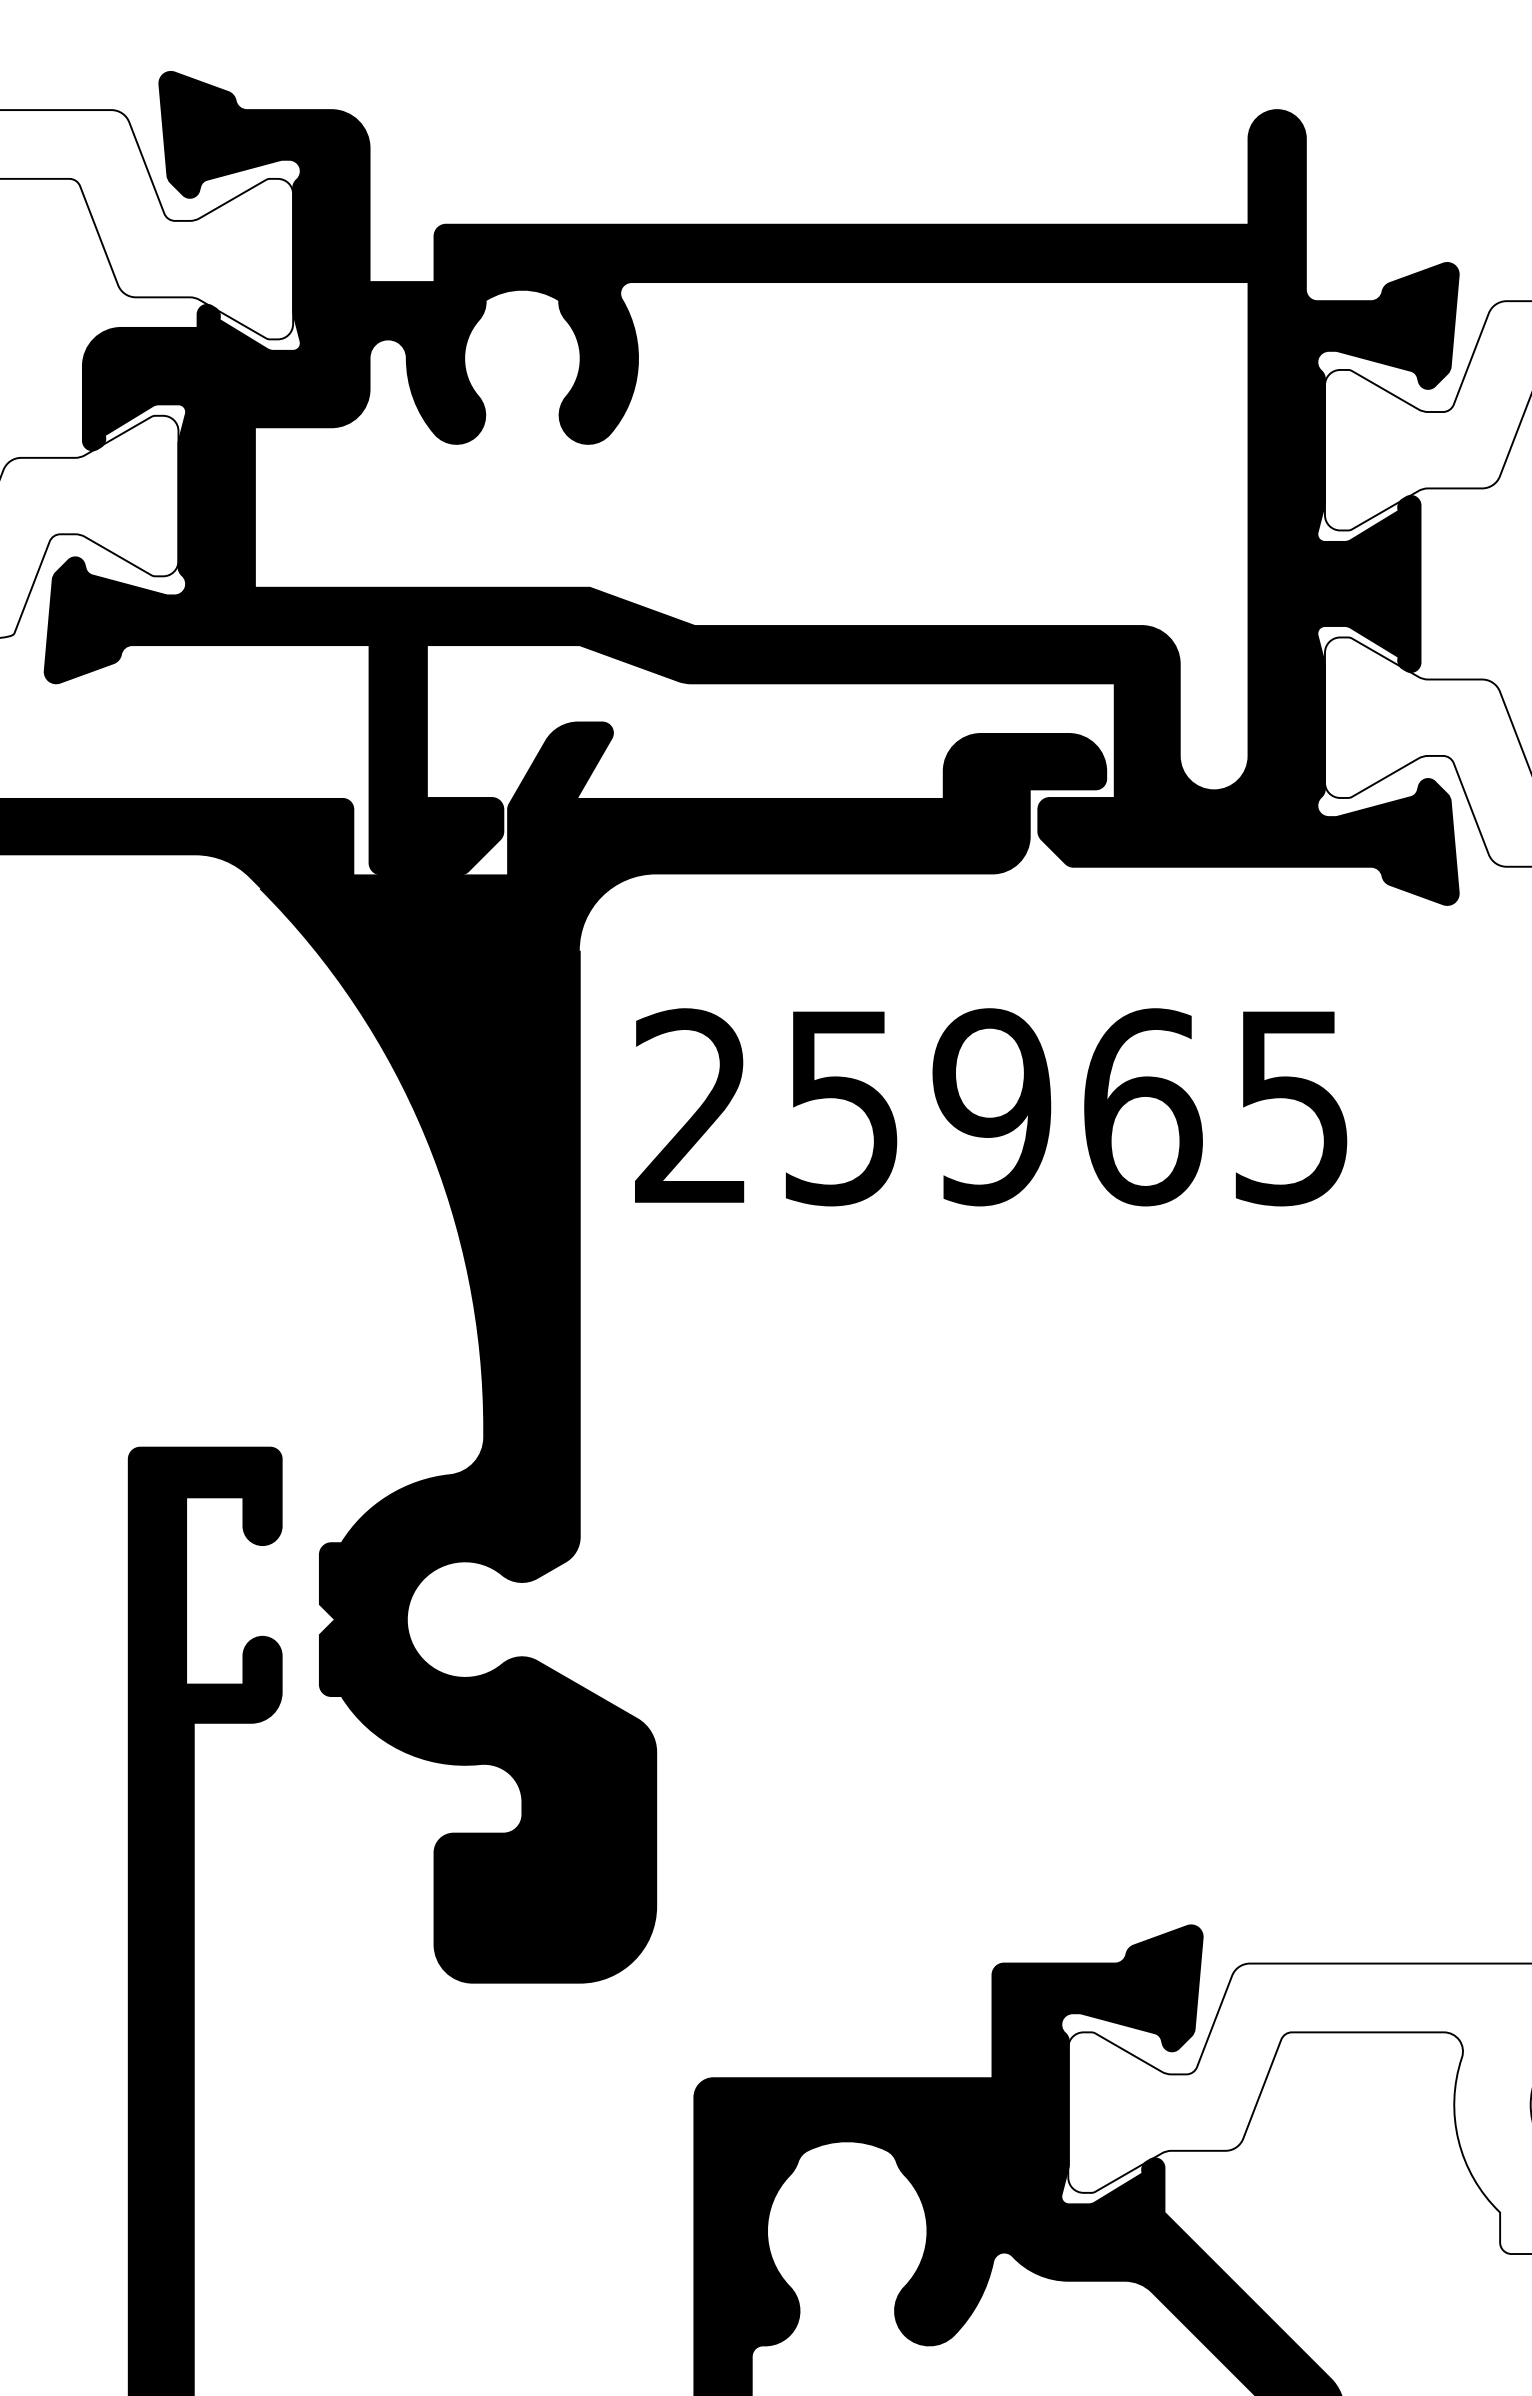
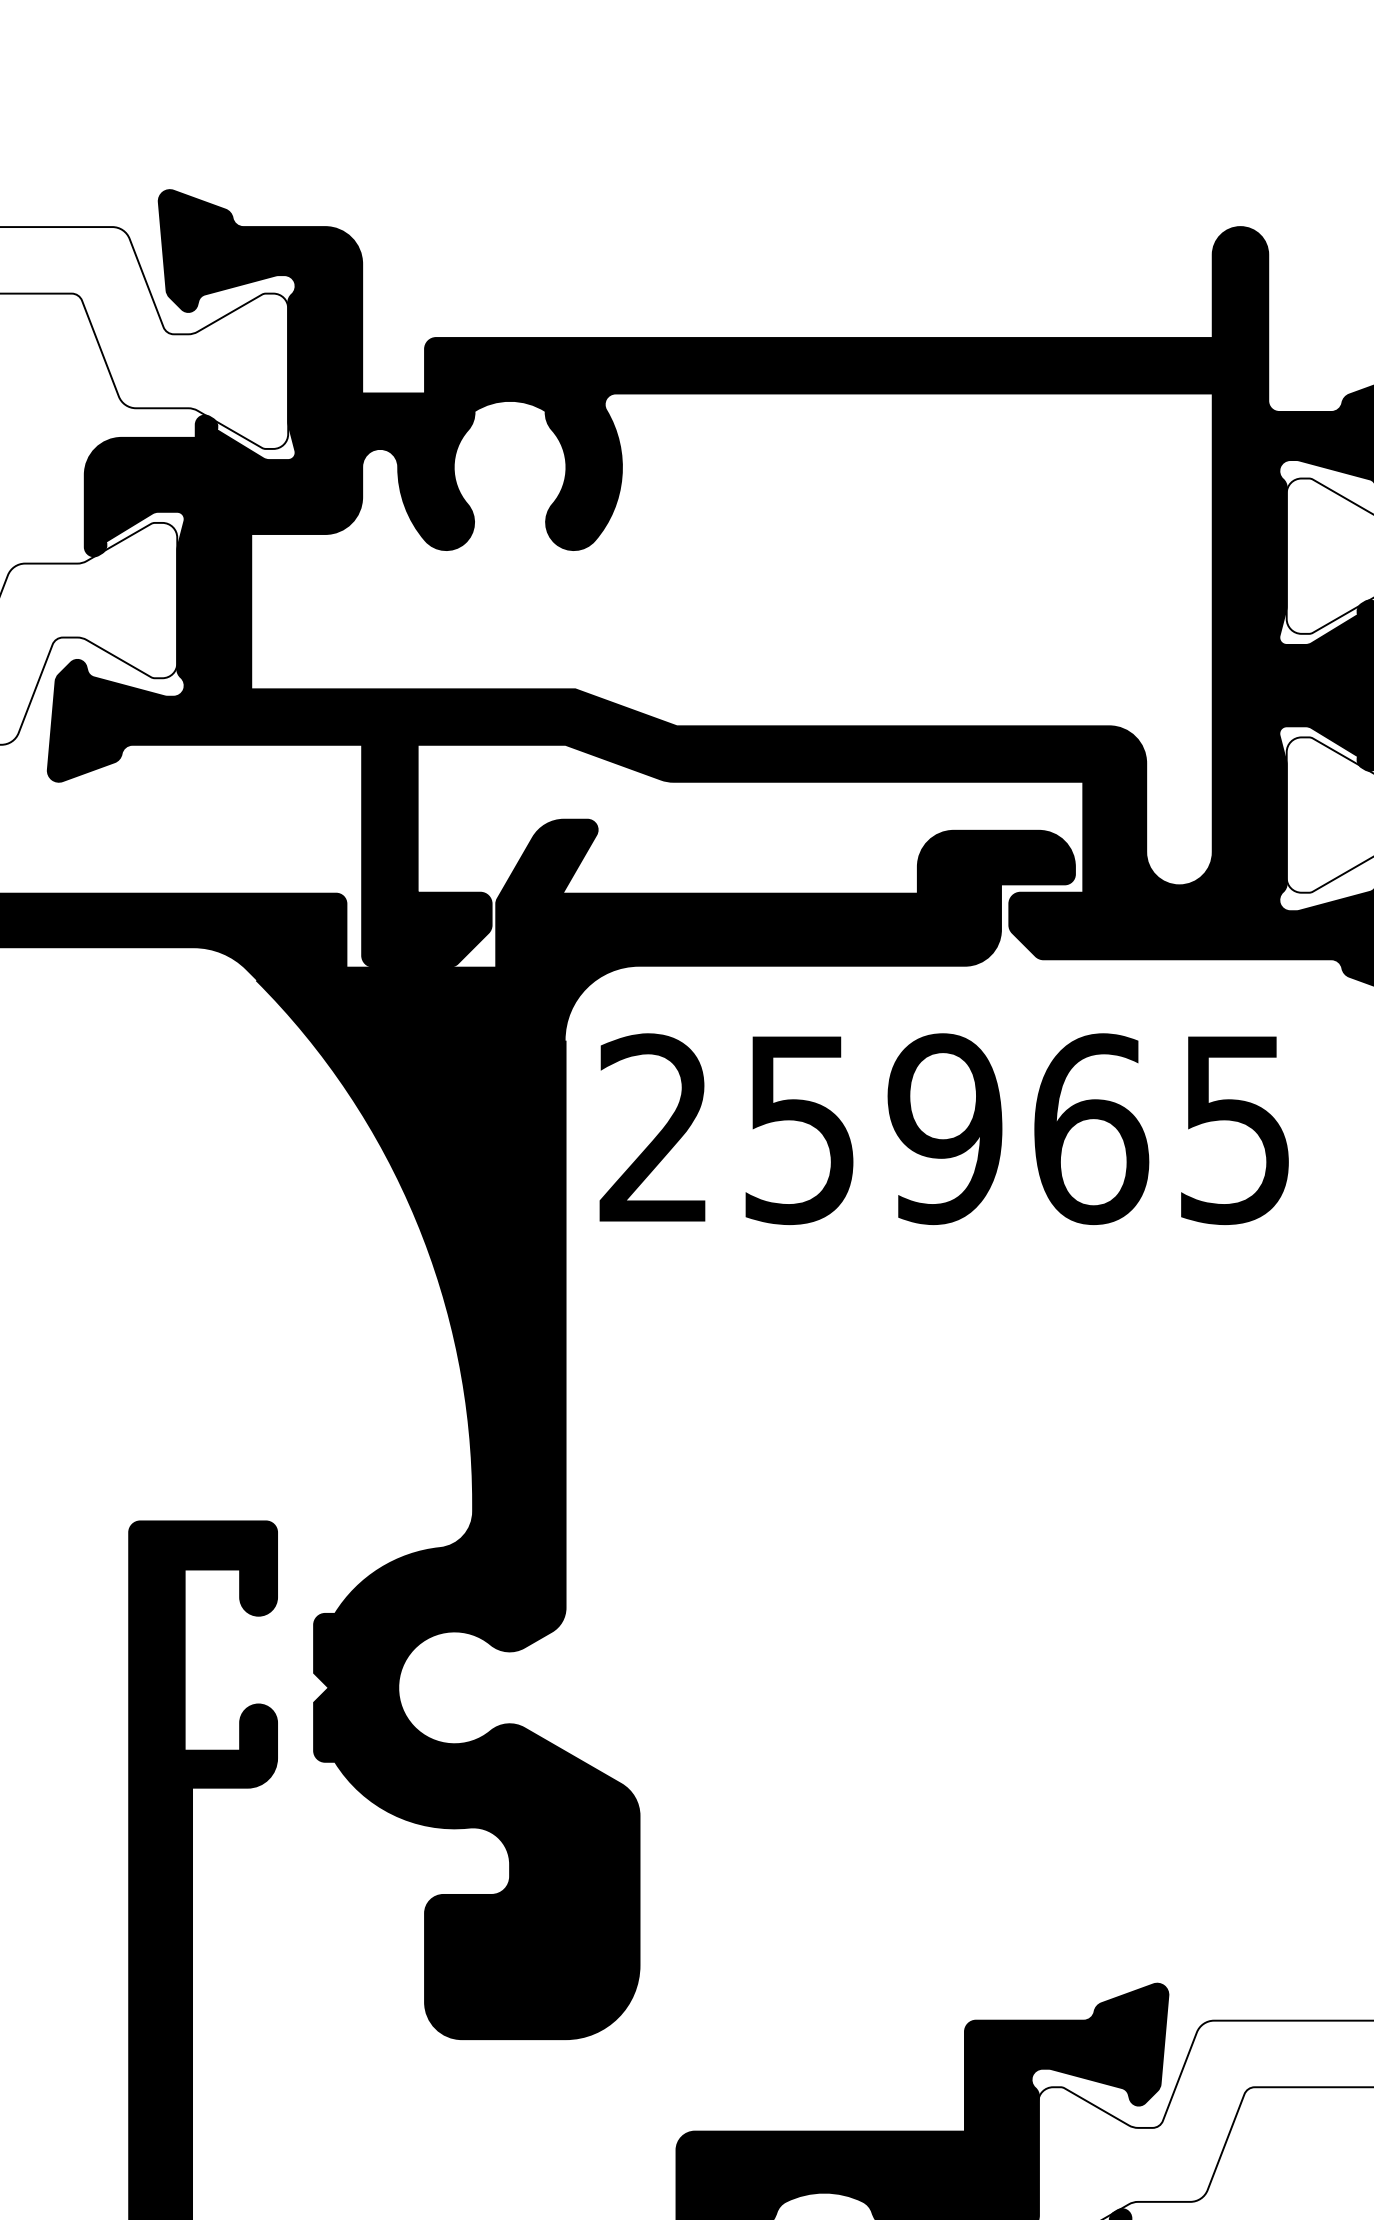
text: (991, 1107) -> (944, 1129), moved

